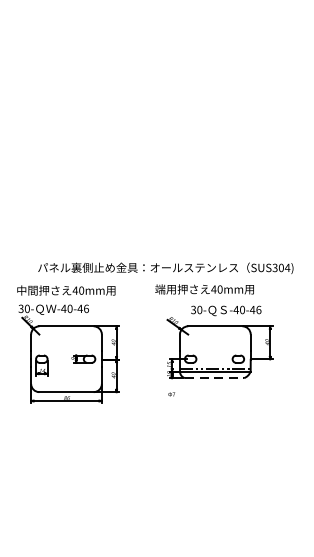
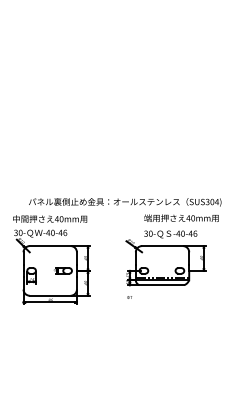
text: (204, 288) -> (181, 217), moved
line: (215, 378) -> (162, 285), dashed -> solid

